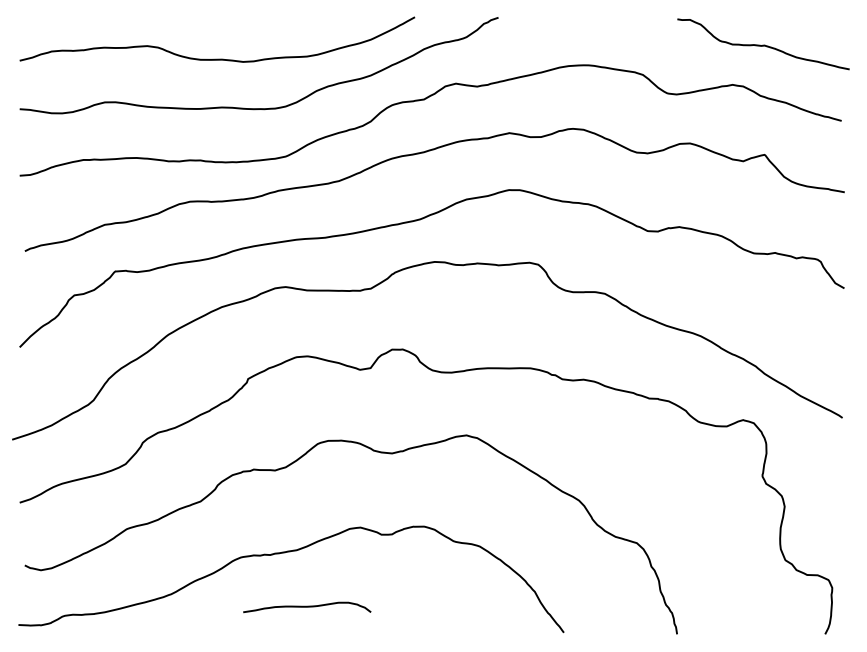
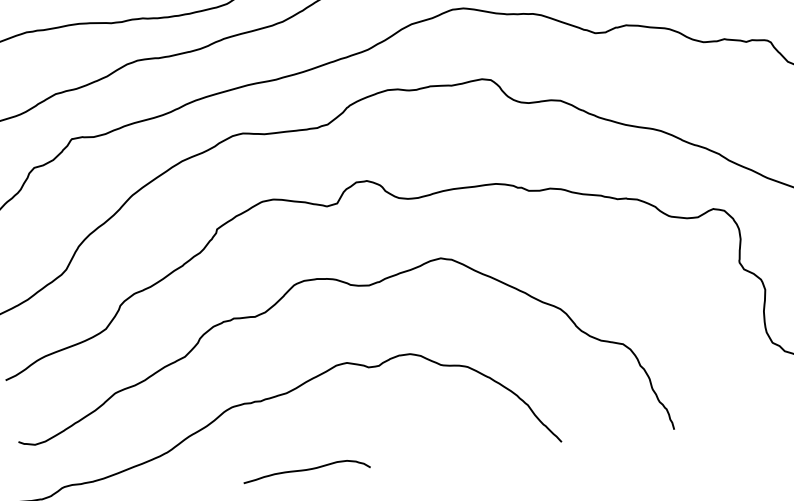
curve: (307, 607) -> (306, 470), moved

